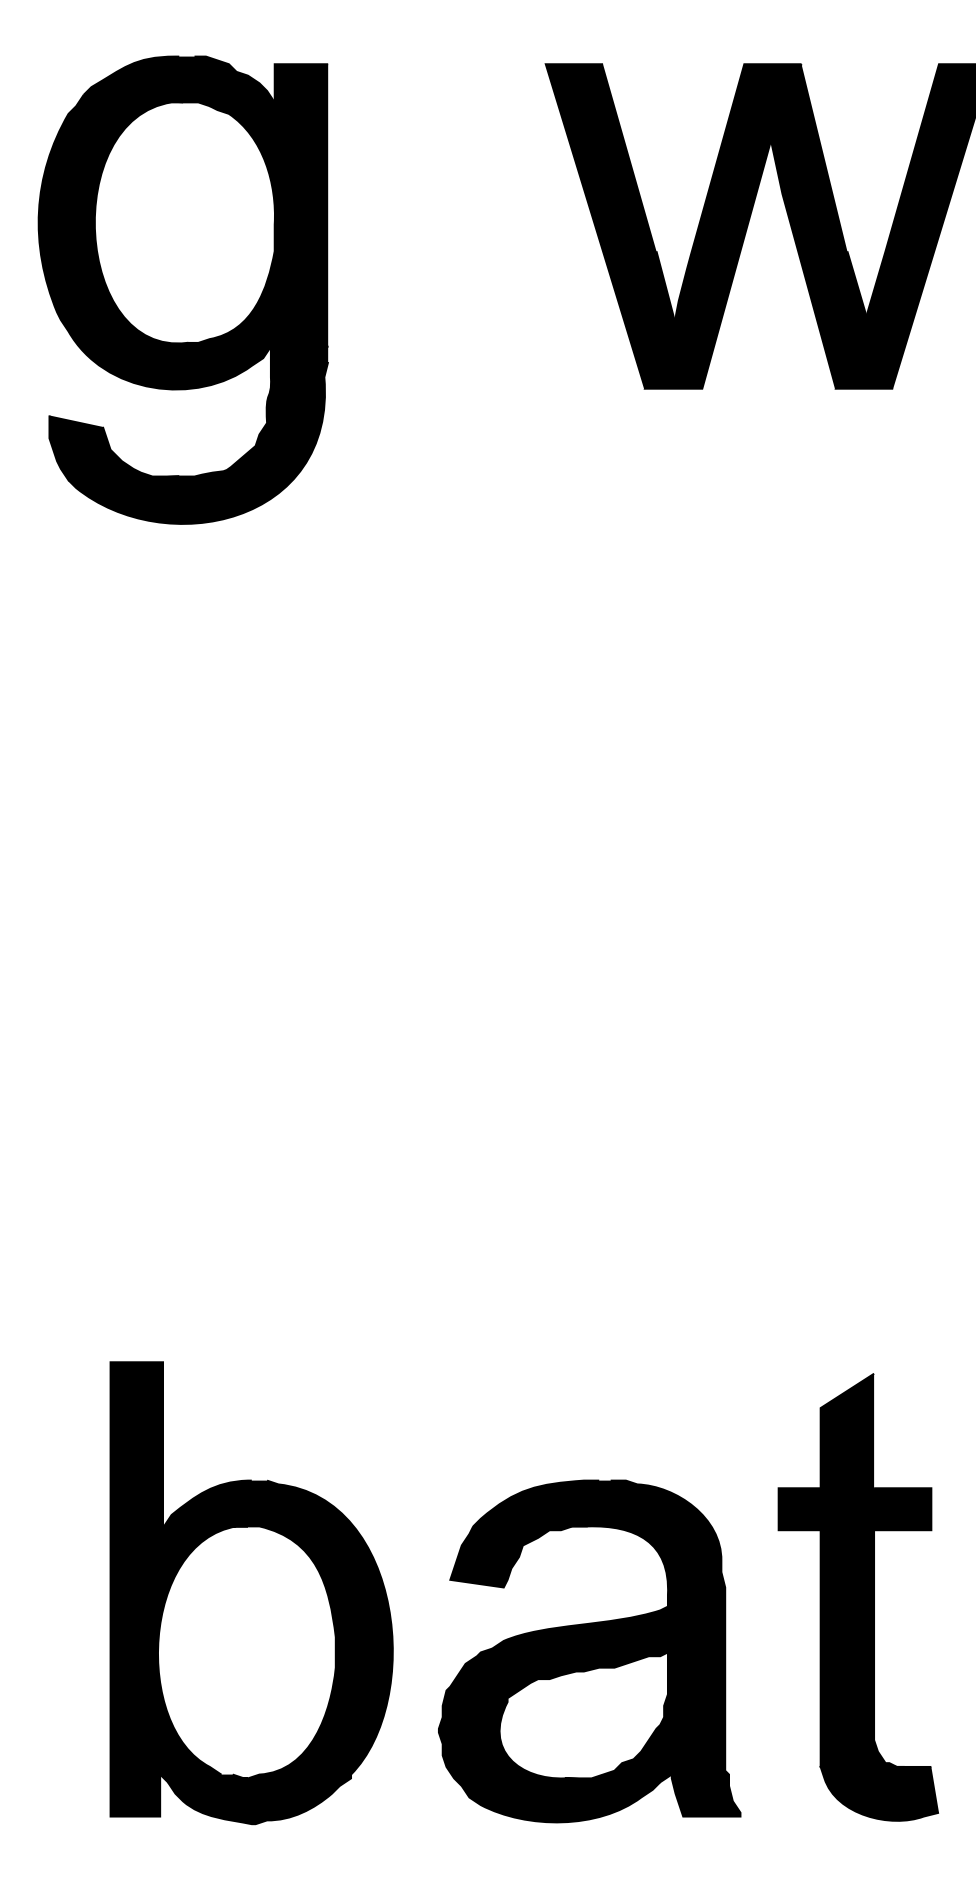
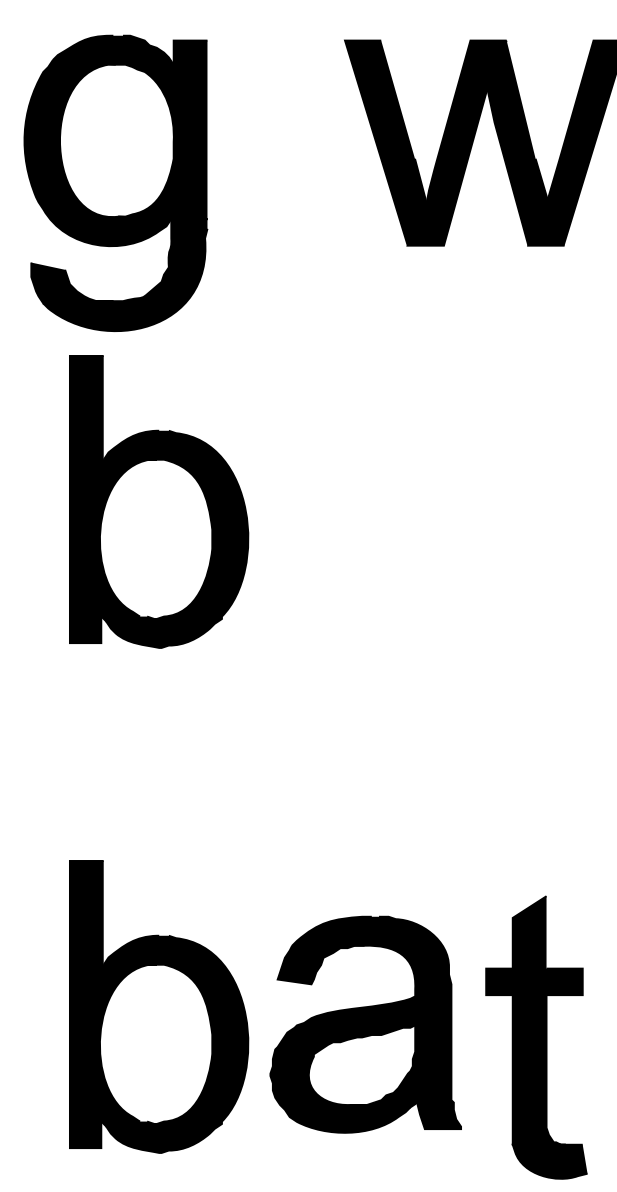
part: (252, 793) -> (159, 501), added
part: (858, 1597) -> (536, 1037), moved
part: (589, 1651) -> (365, 1024), moved

